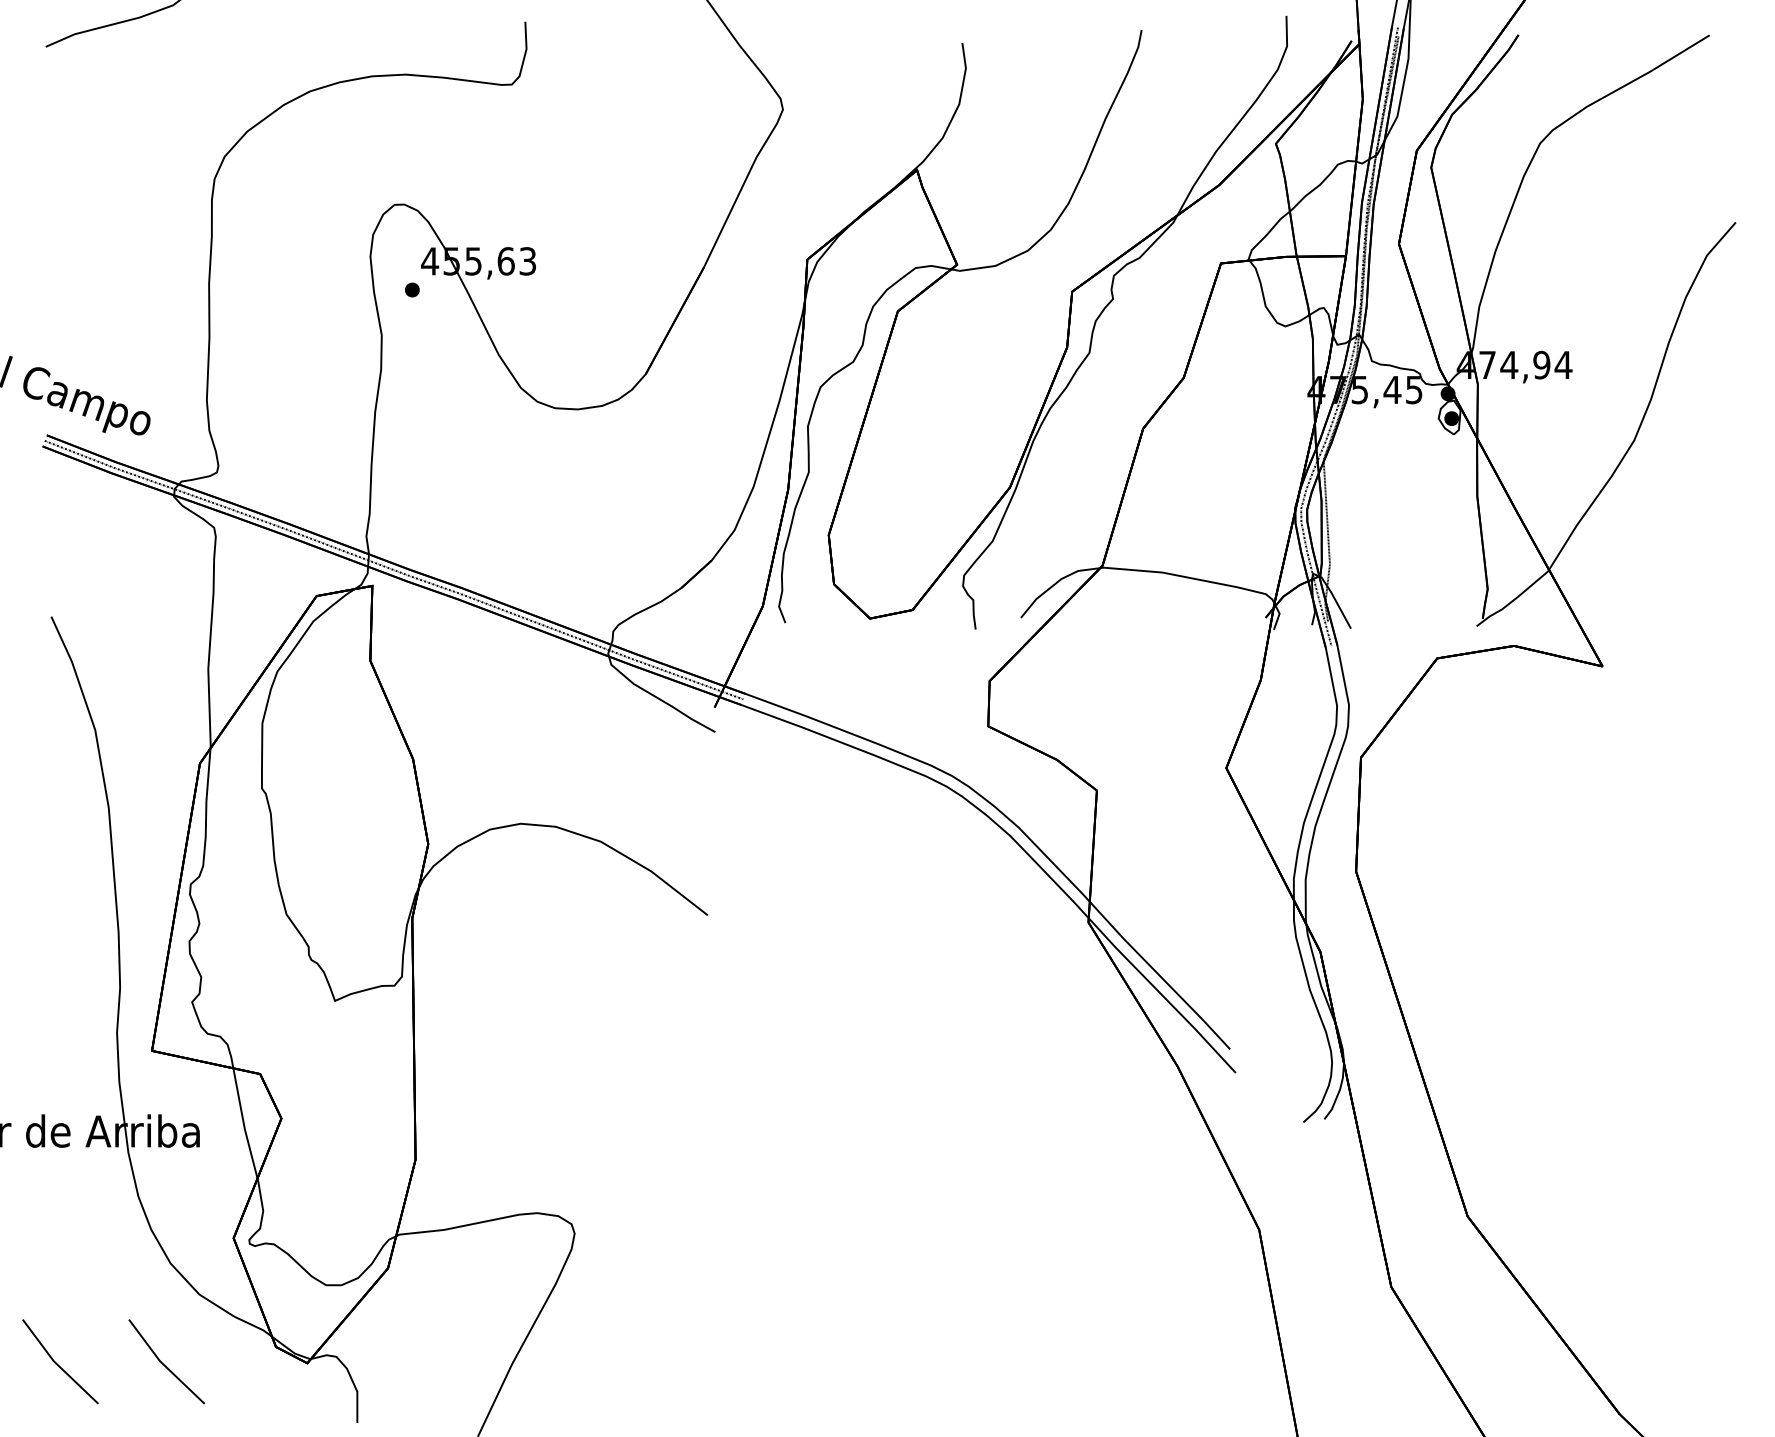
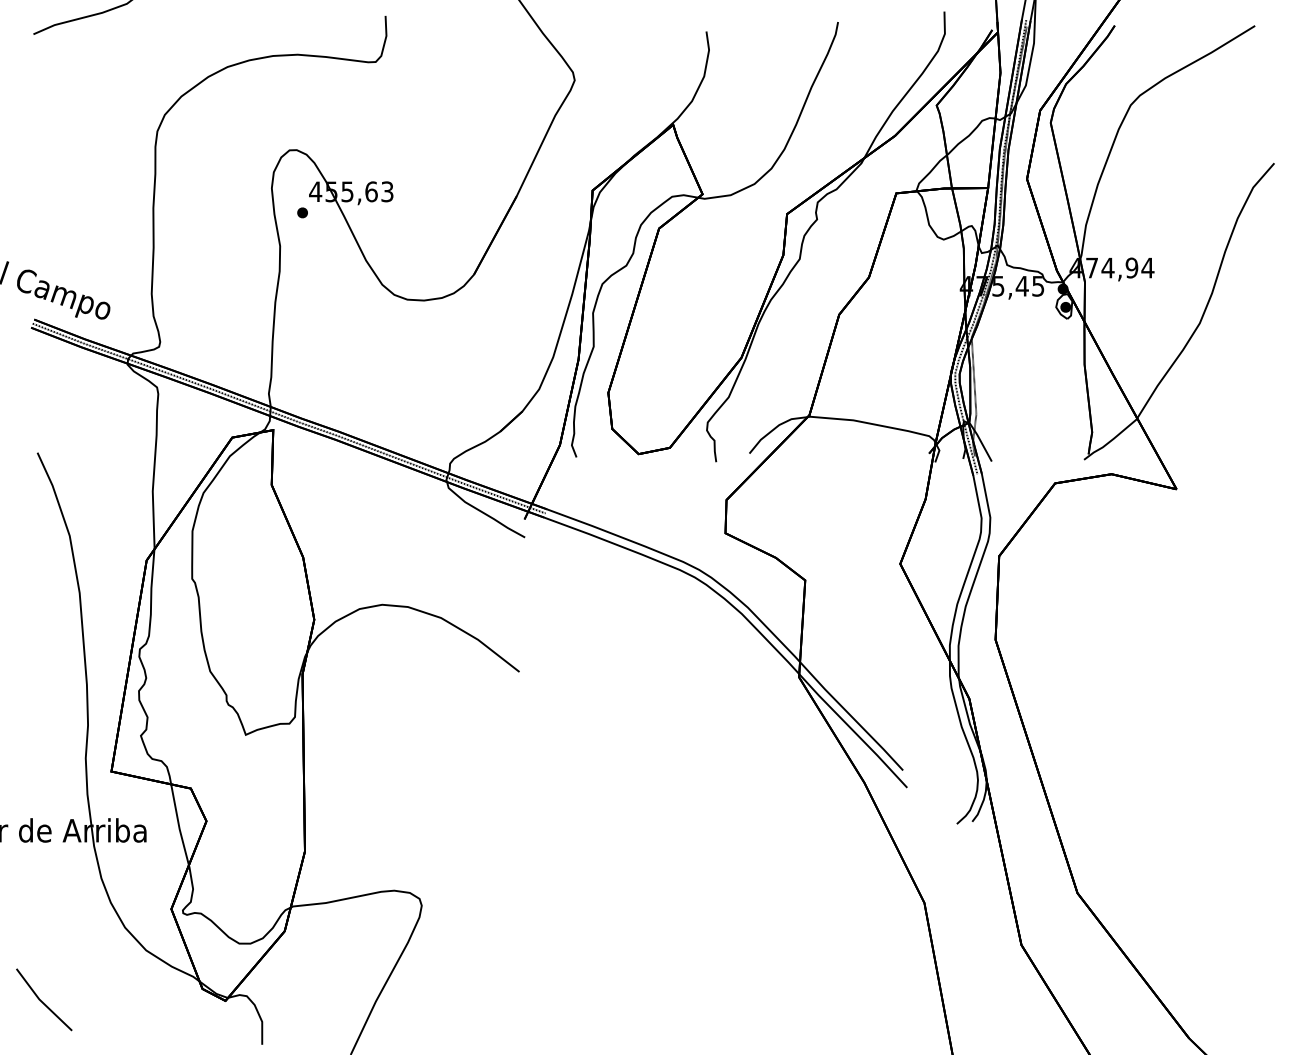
part: (167, 1361) -> (122, 999), removed

